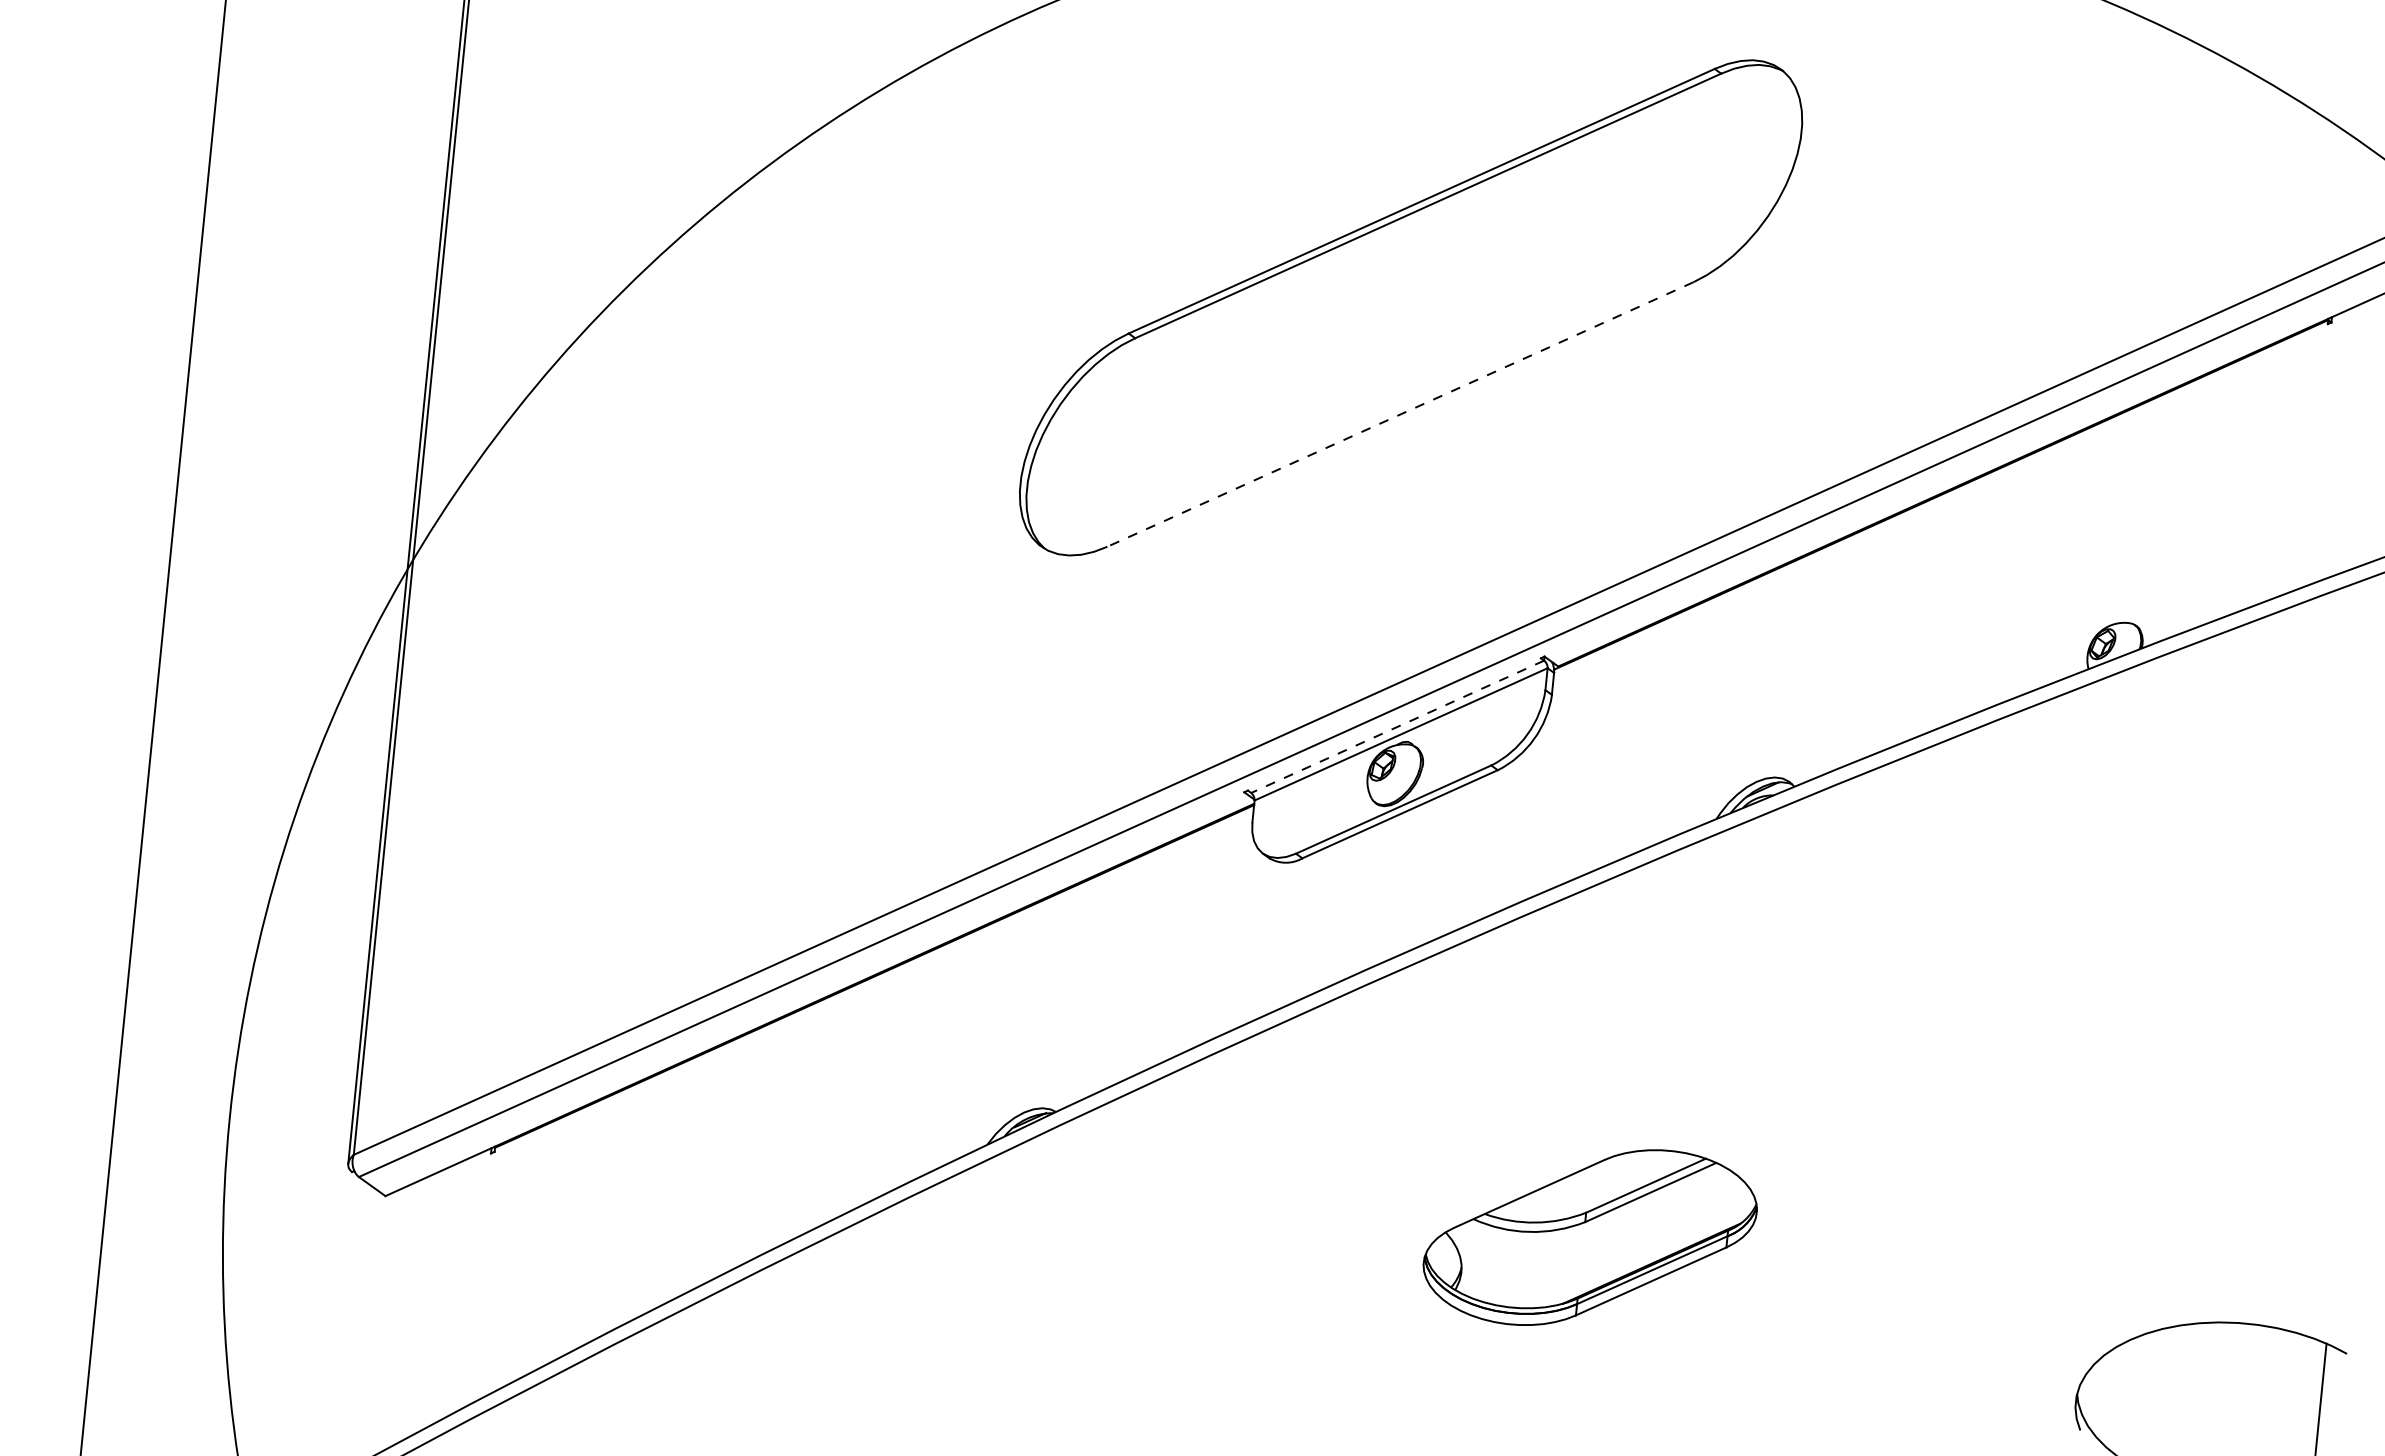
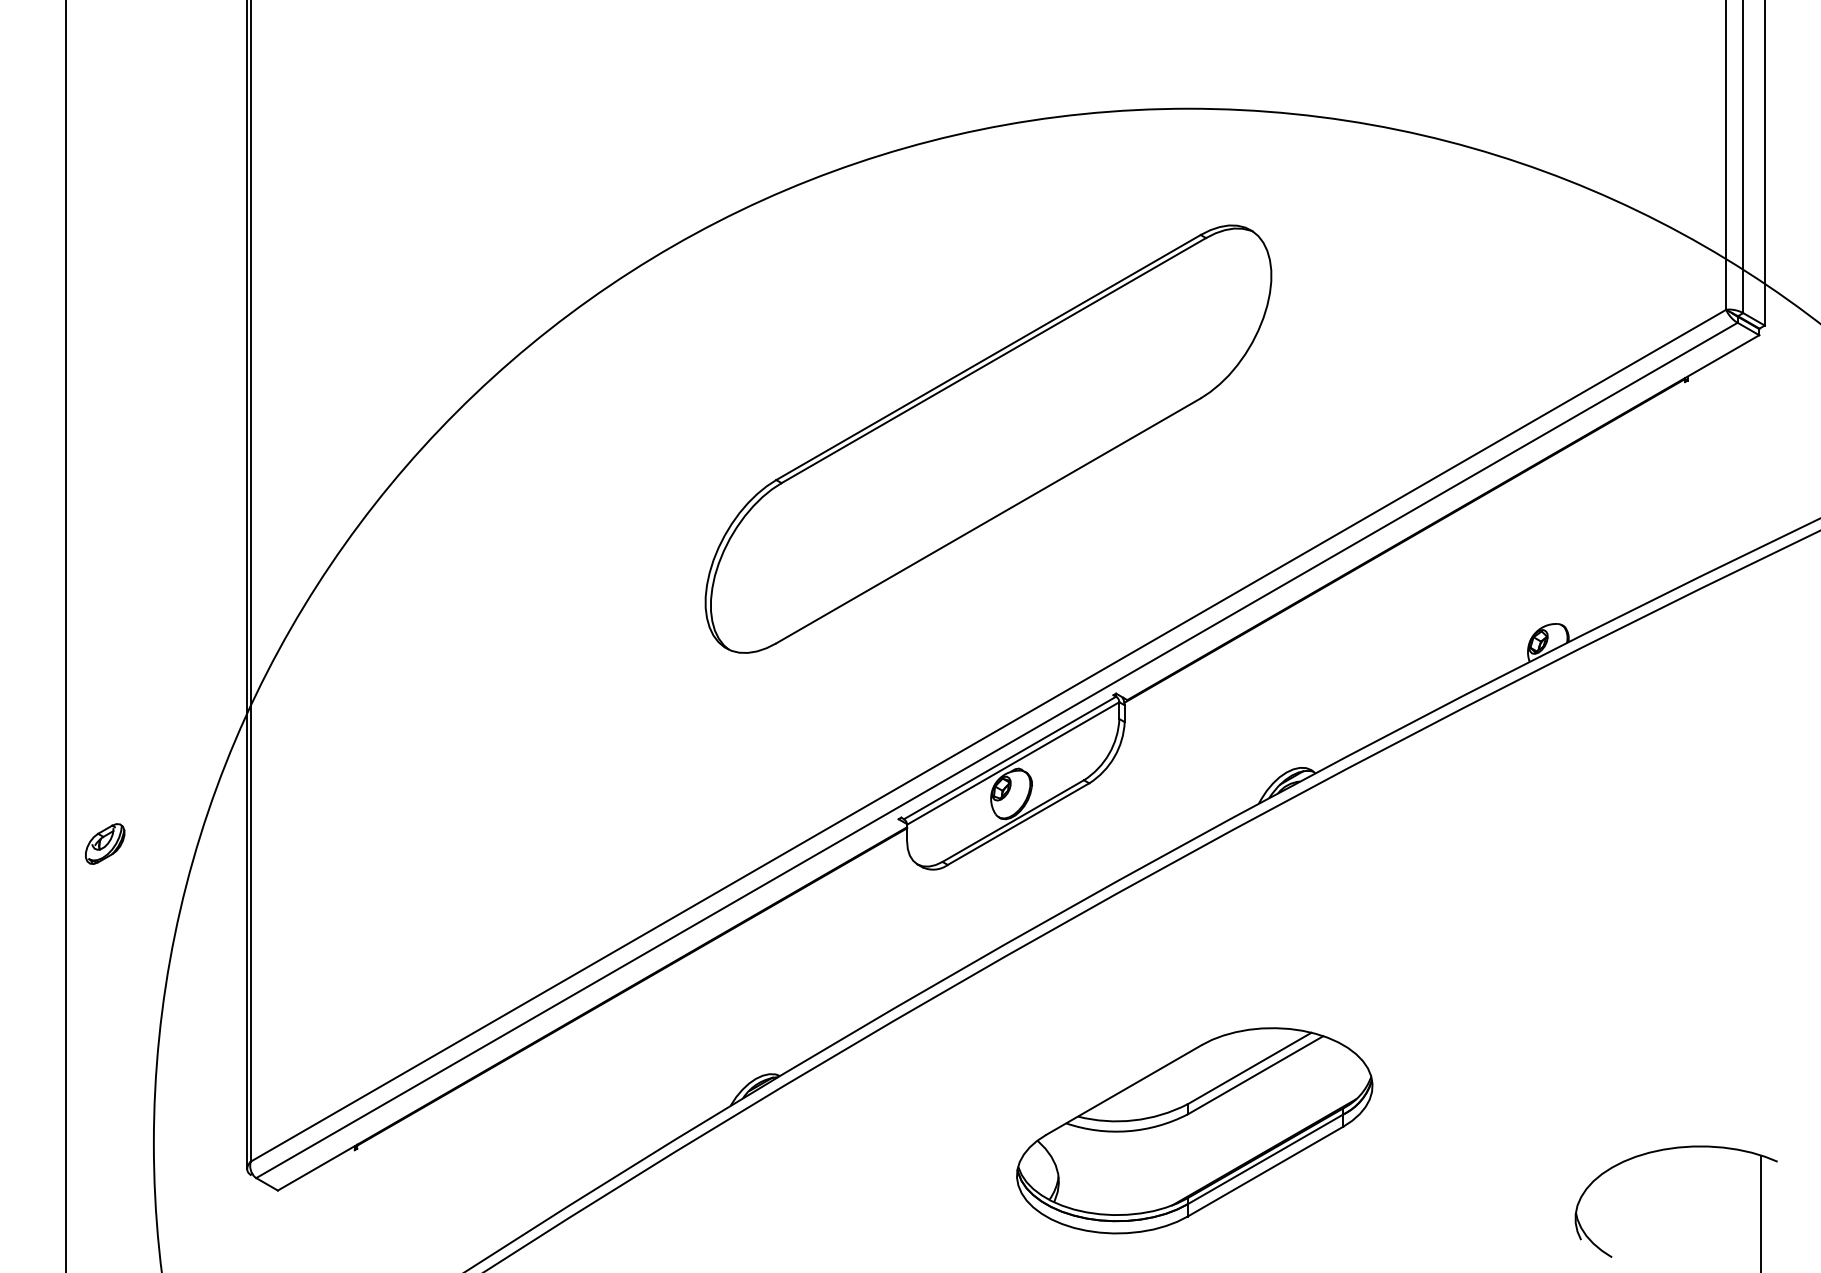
line: (1400, 415) -> (988, 521), dashed -> solid
part: (205, 720) -> (105, 843), added
line: (1398, 726) -> (1010, 757), dashed -> solid
part: (1589, 1237) -> (1194, 1130), size x1.43

